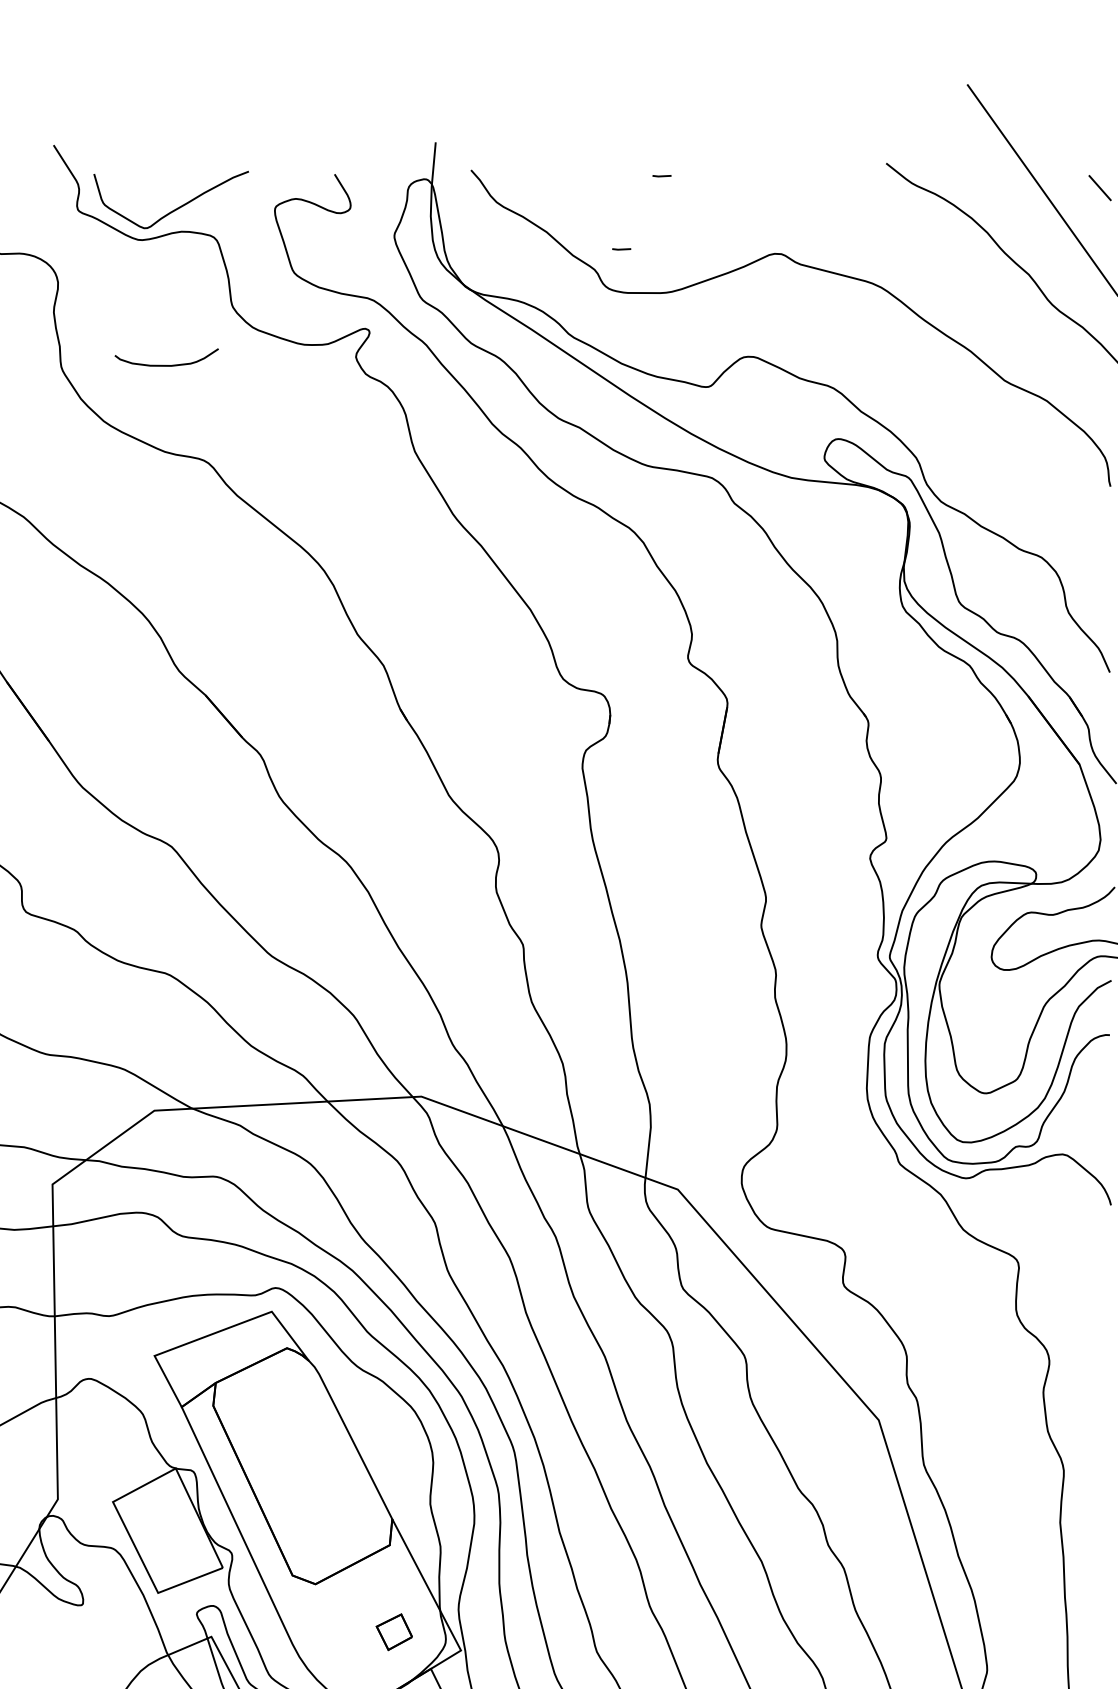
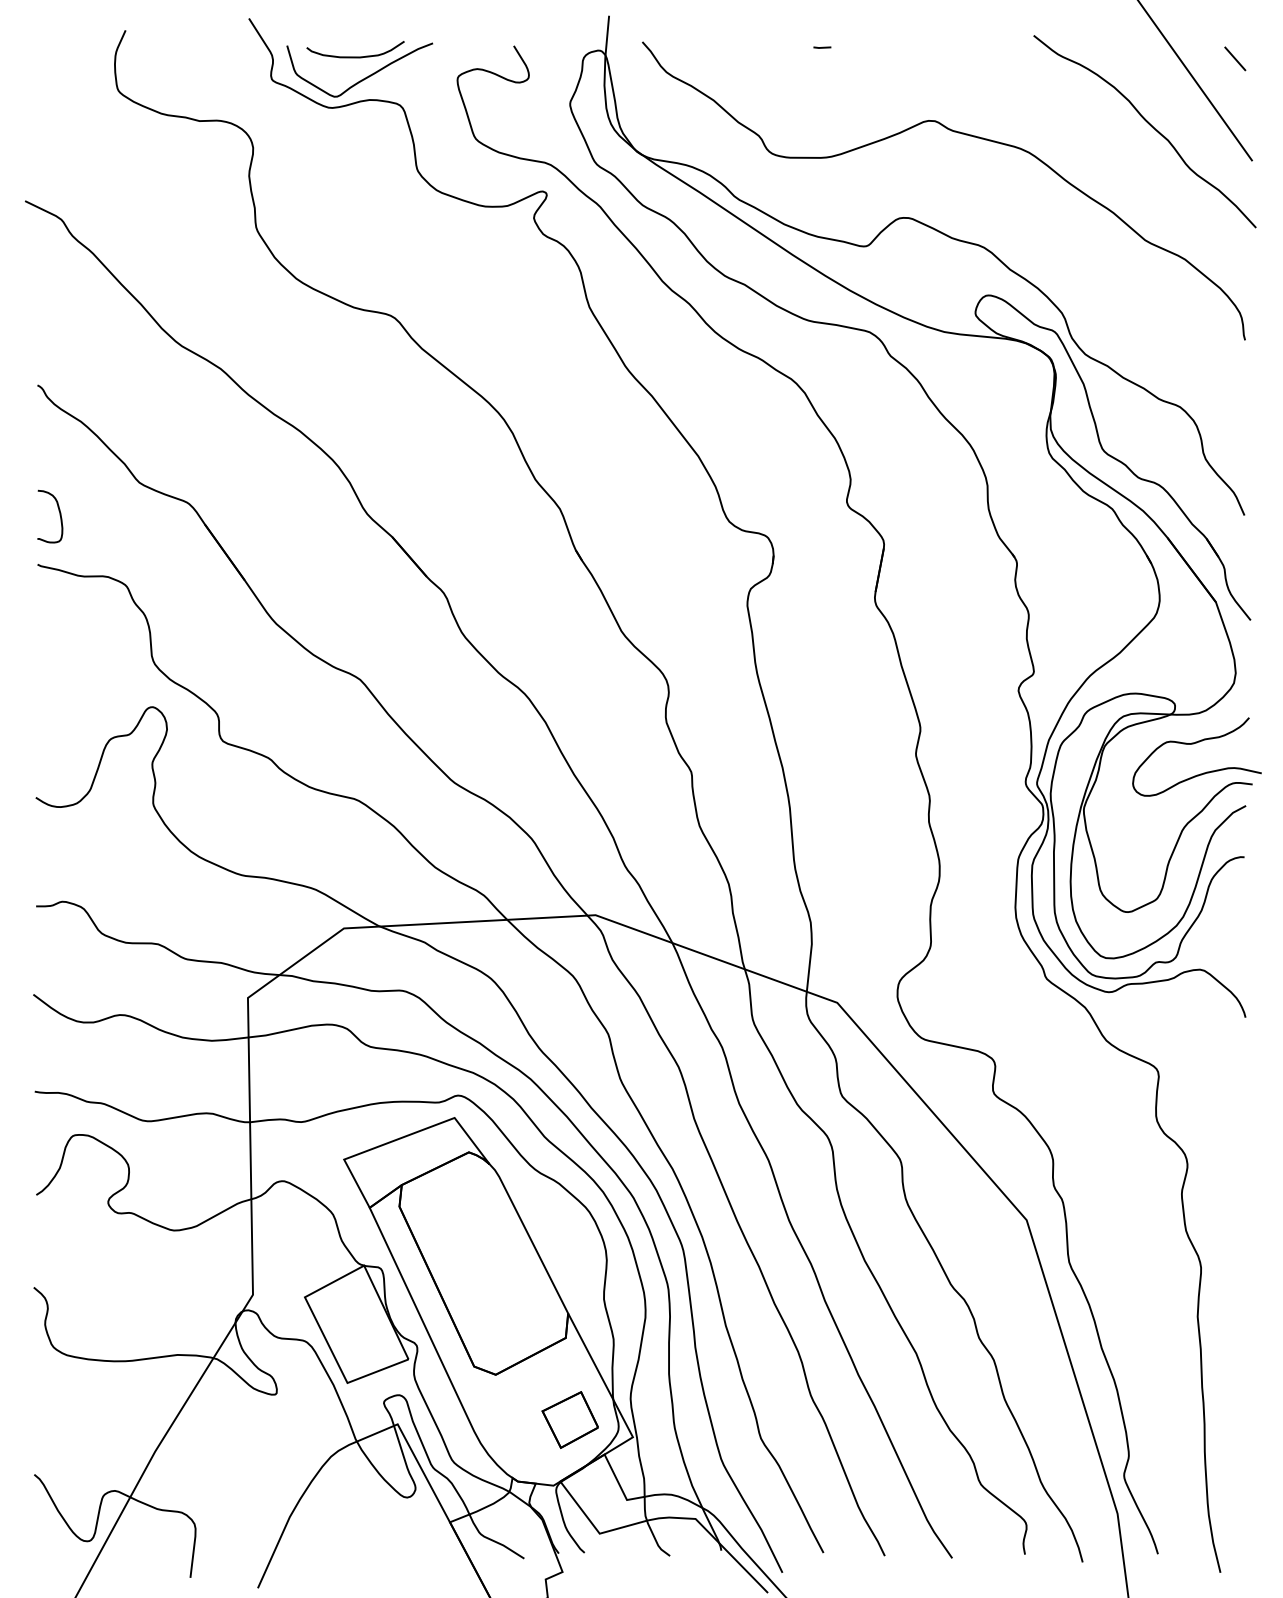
line: (621, 249) -> (784, 116), removed
curve: (166, 364) -> (355, 56), moved
part: (393, 1631) -> (569, 1419), size x1.67

